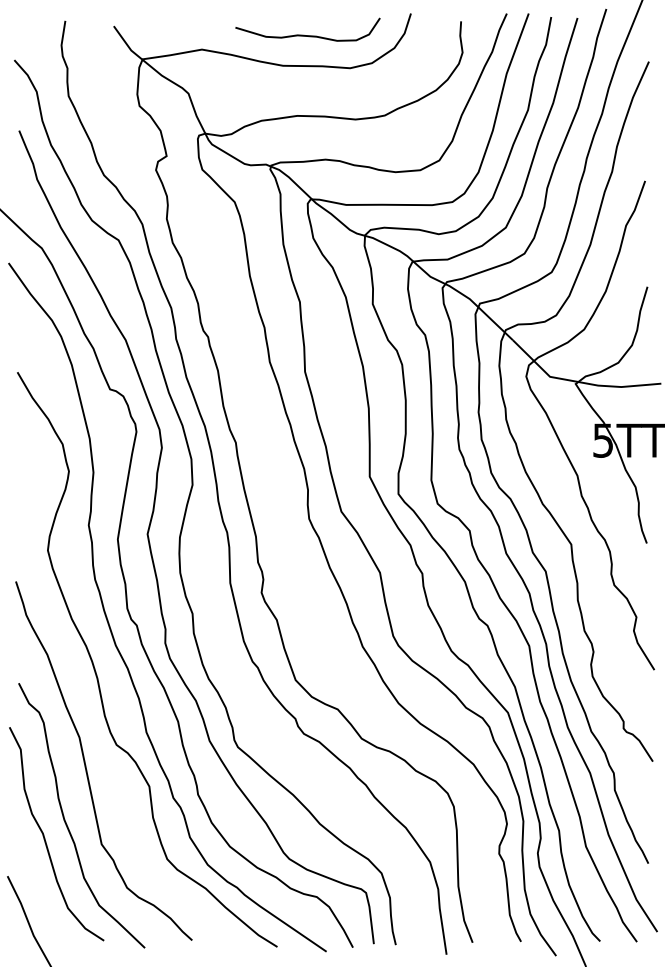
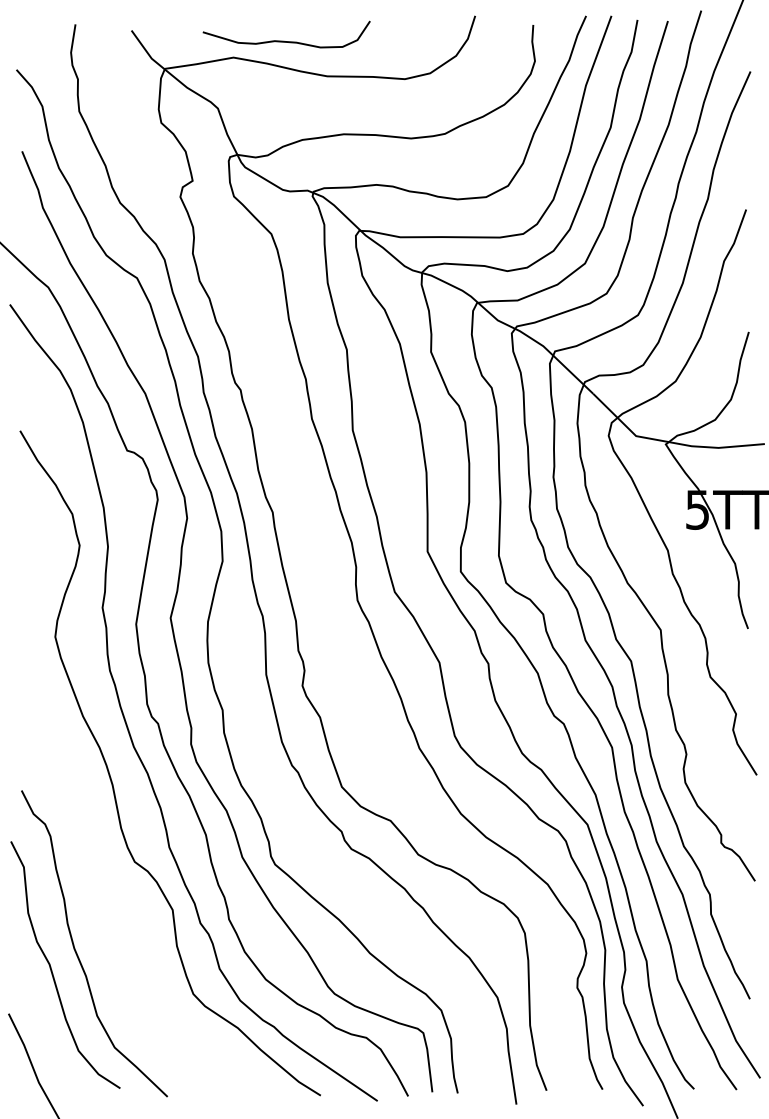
curve: (307, 35) -> (286, 41), moved
curve: (86, 765) -> (99, 885), removed

